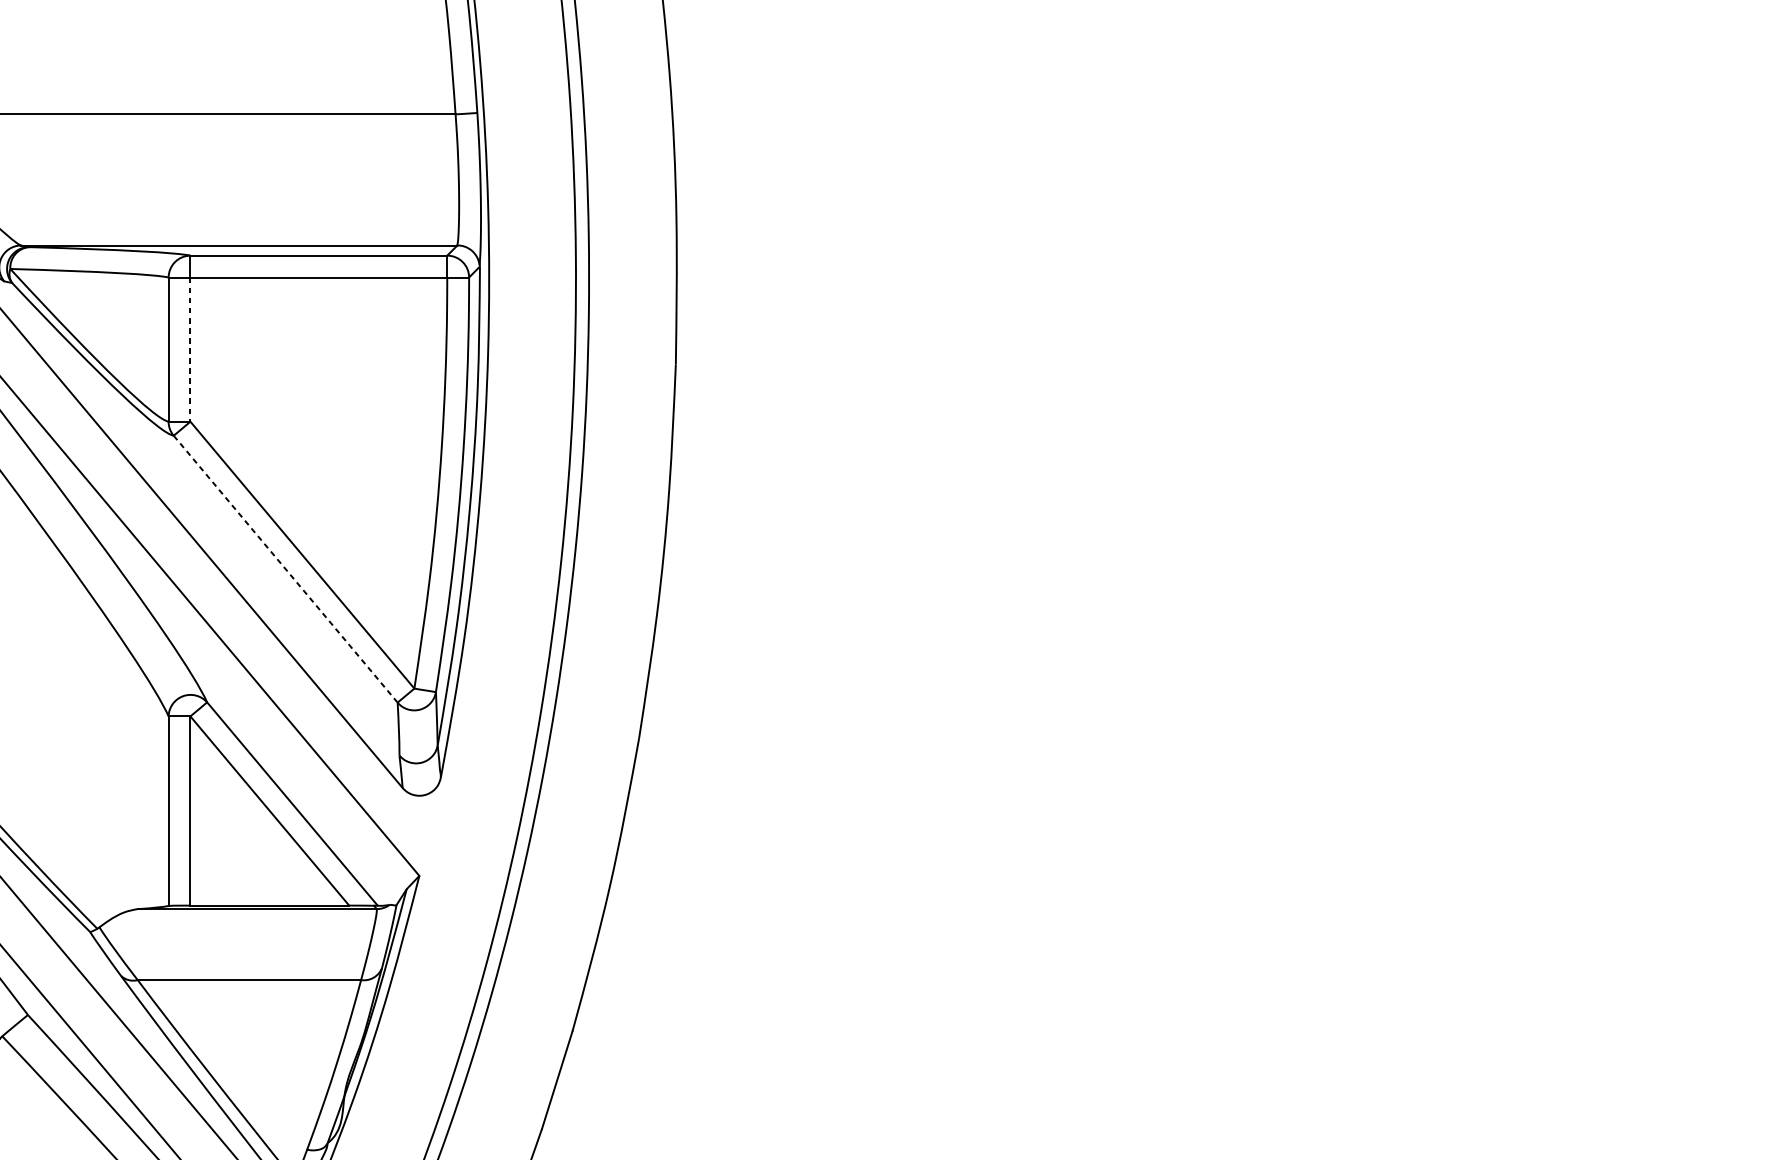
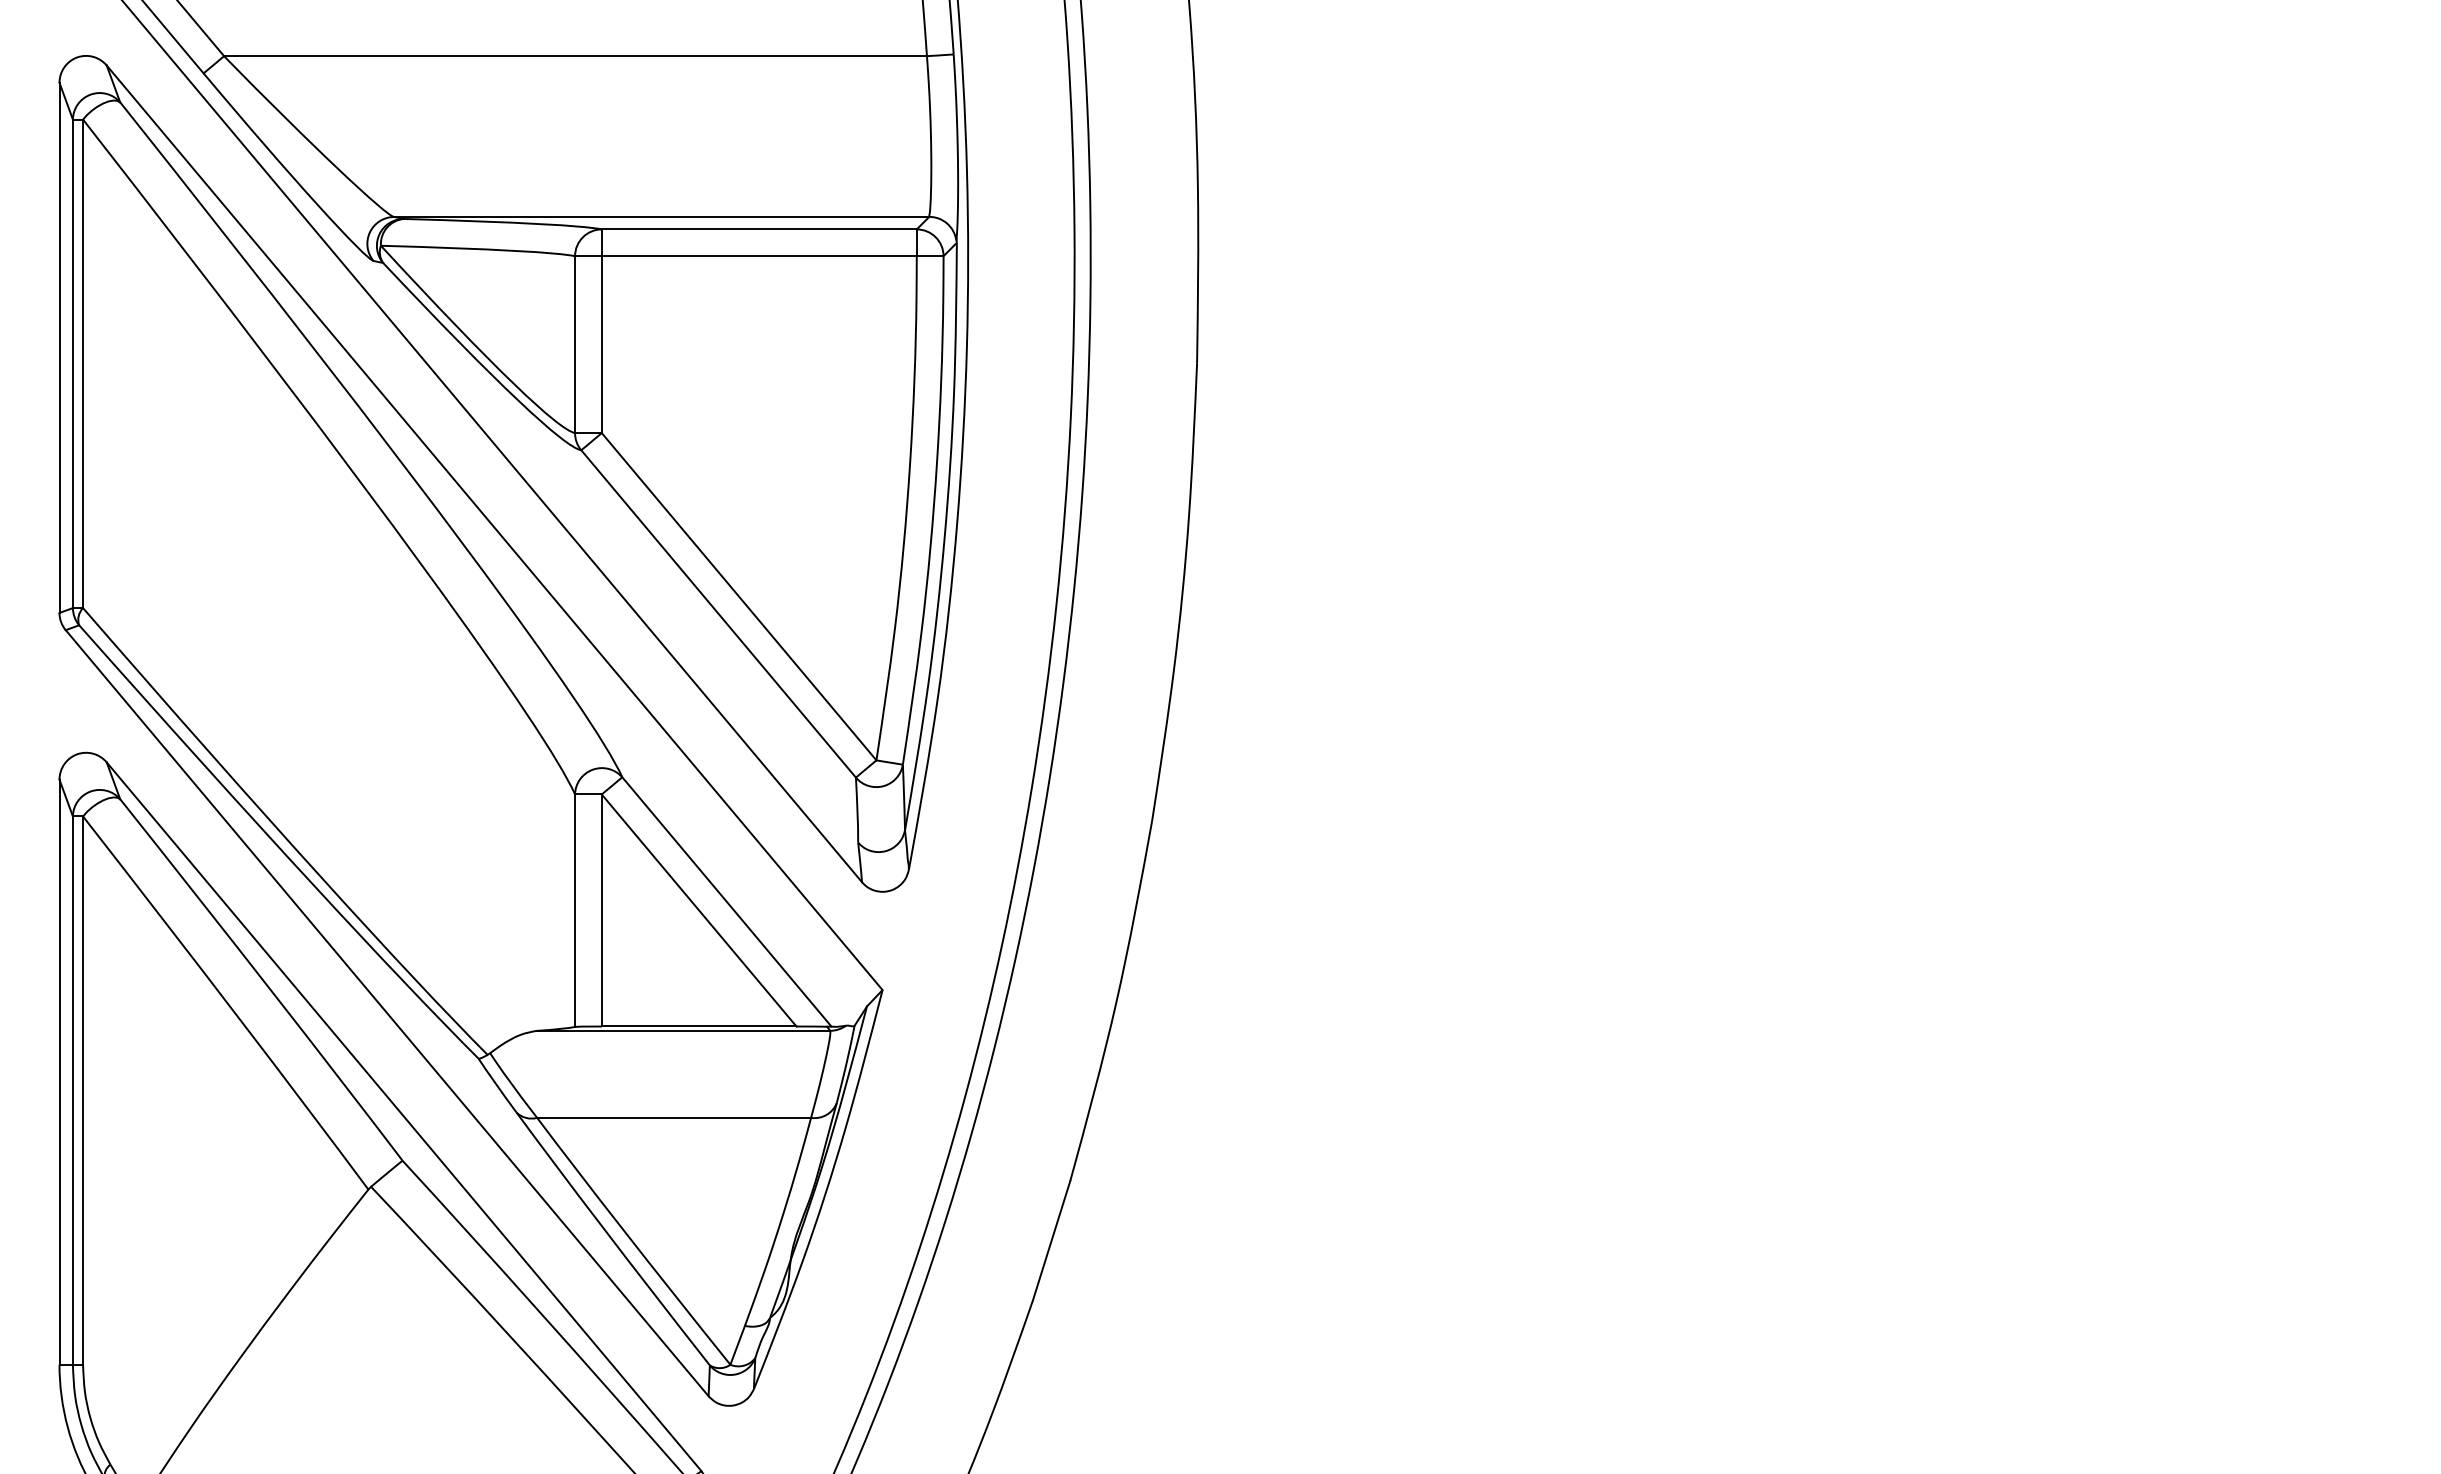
line: (190, 350) -> (601, 345), dashed -> solid
line: (285, 568) -> (718, 613), dashed -> solid

